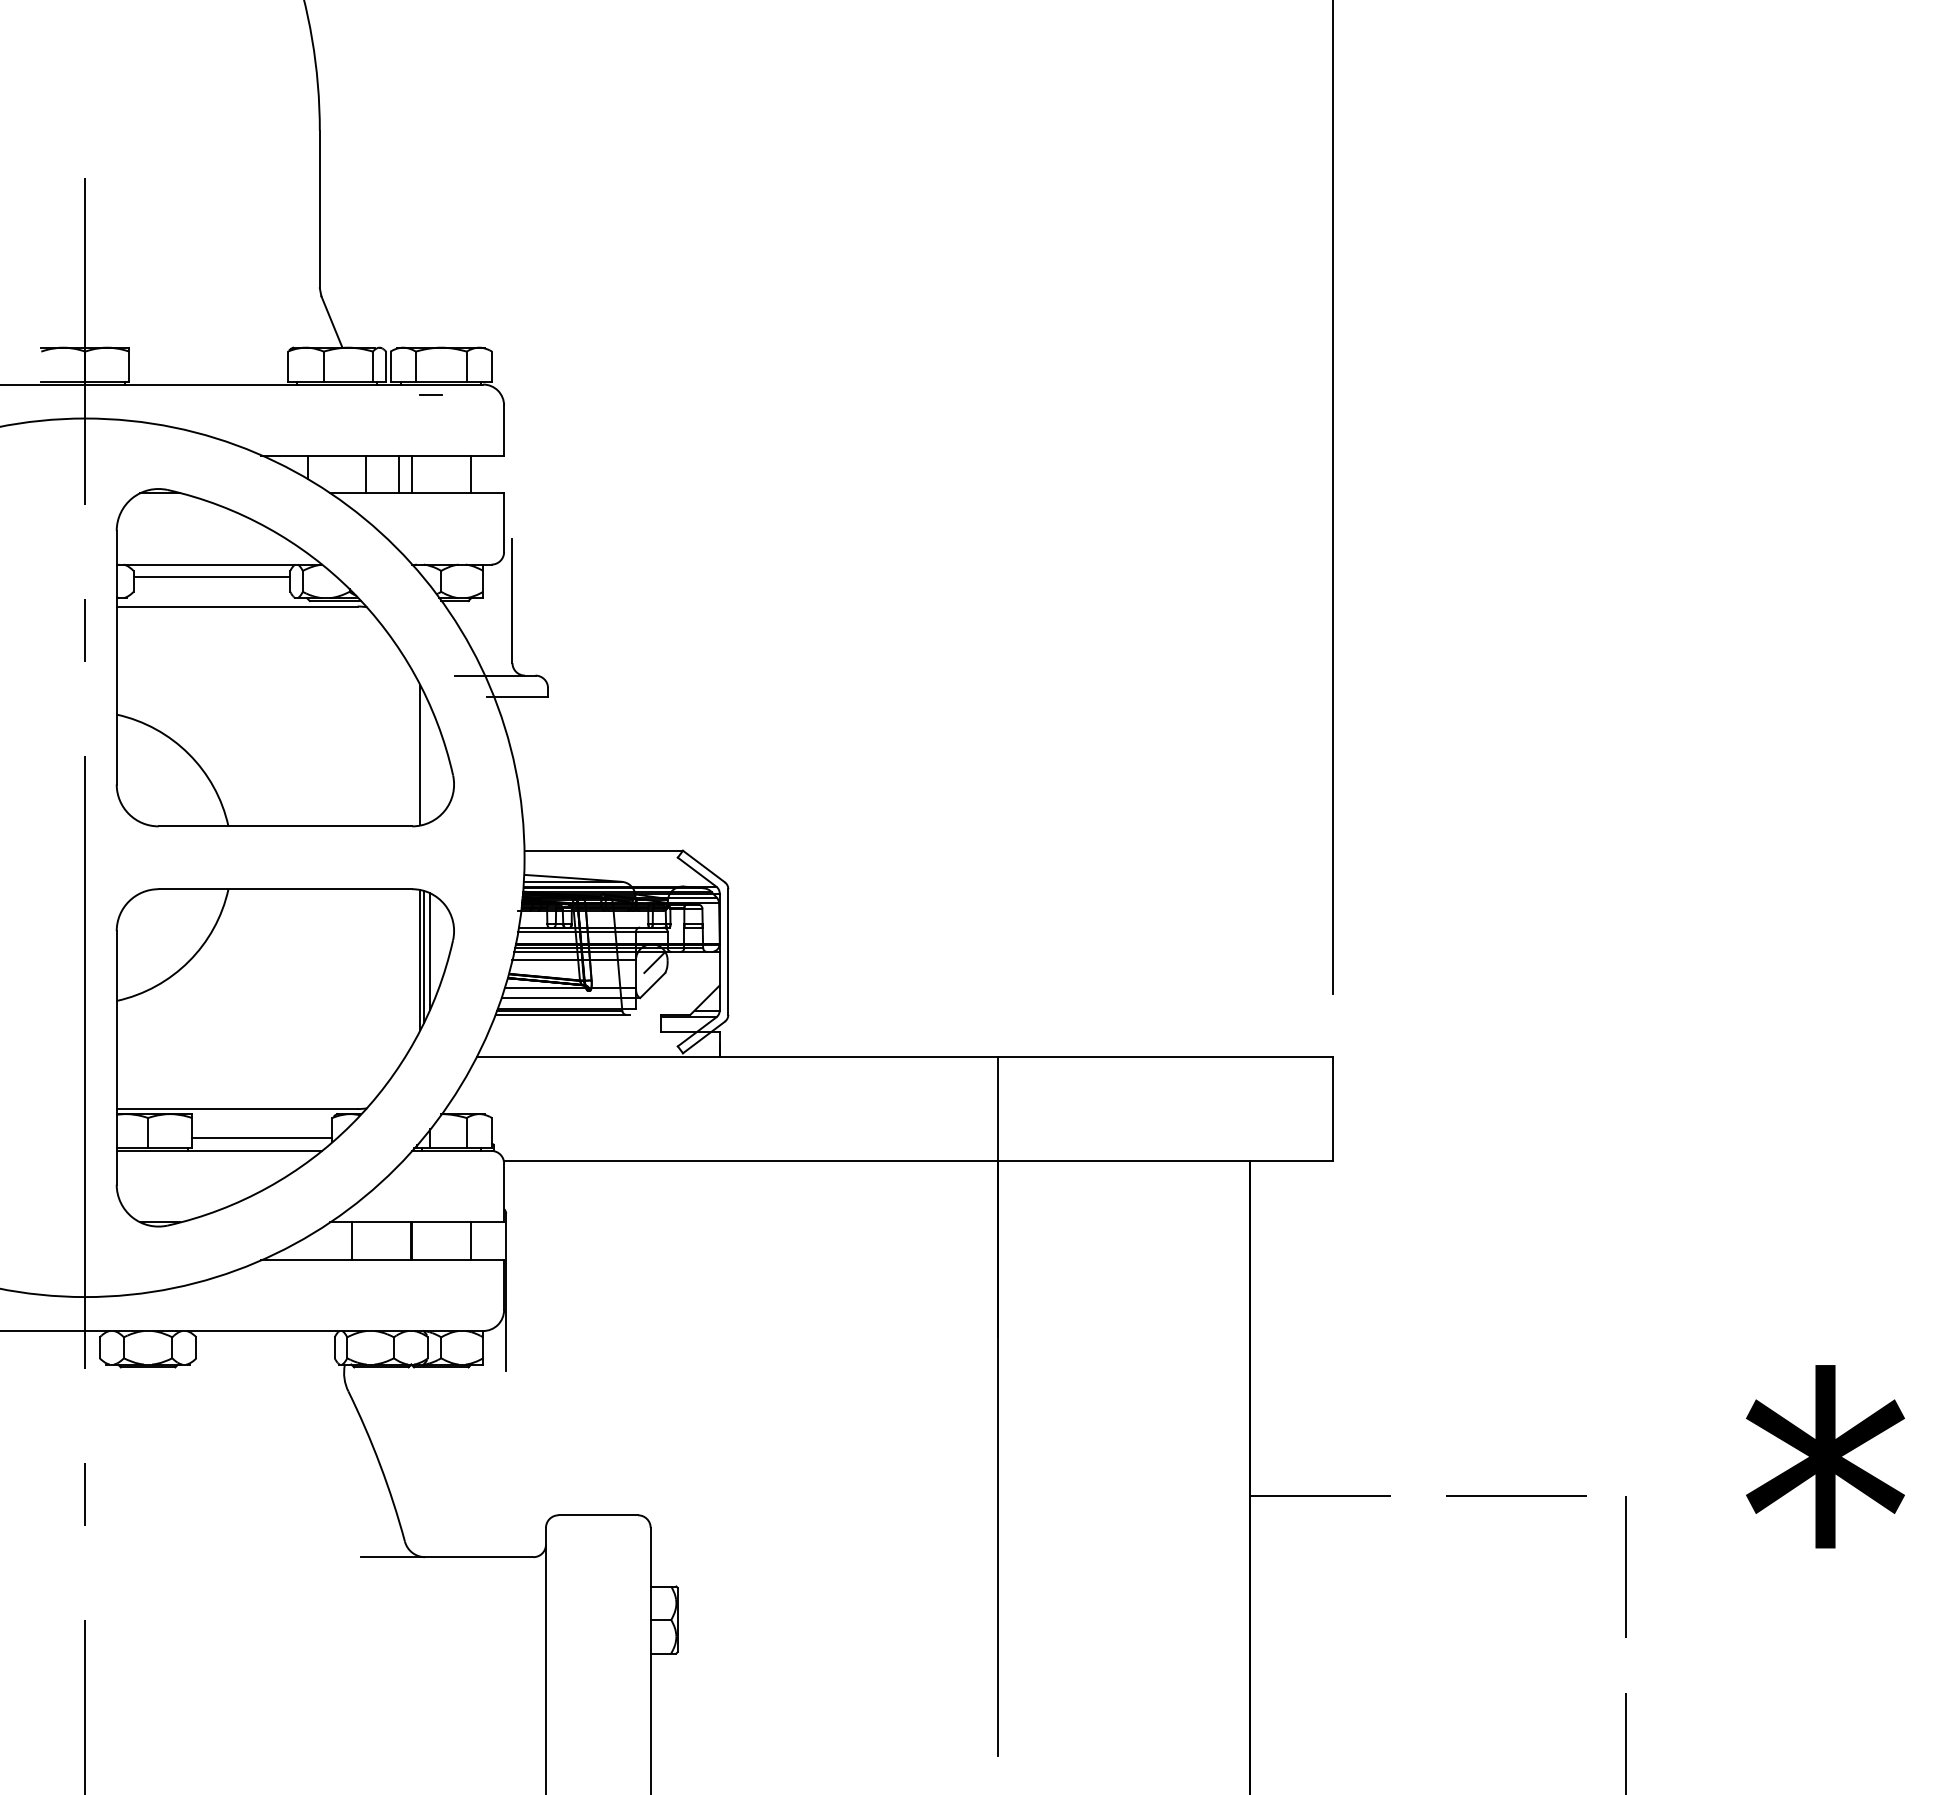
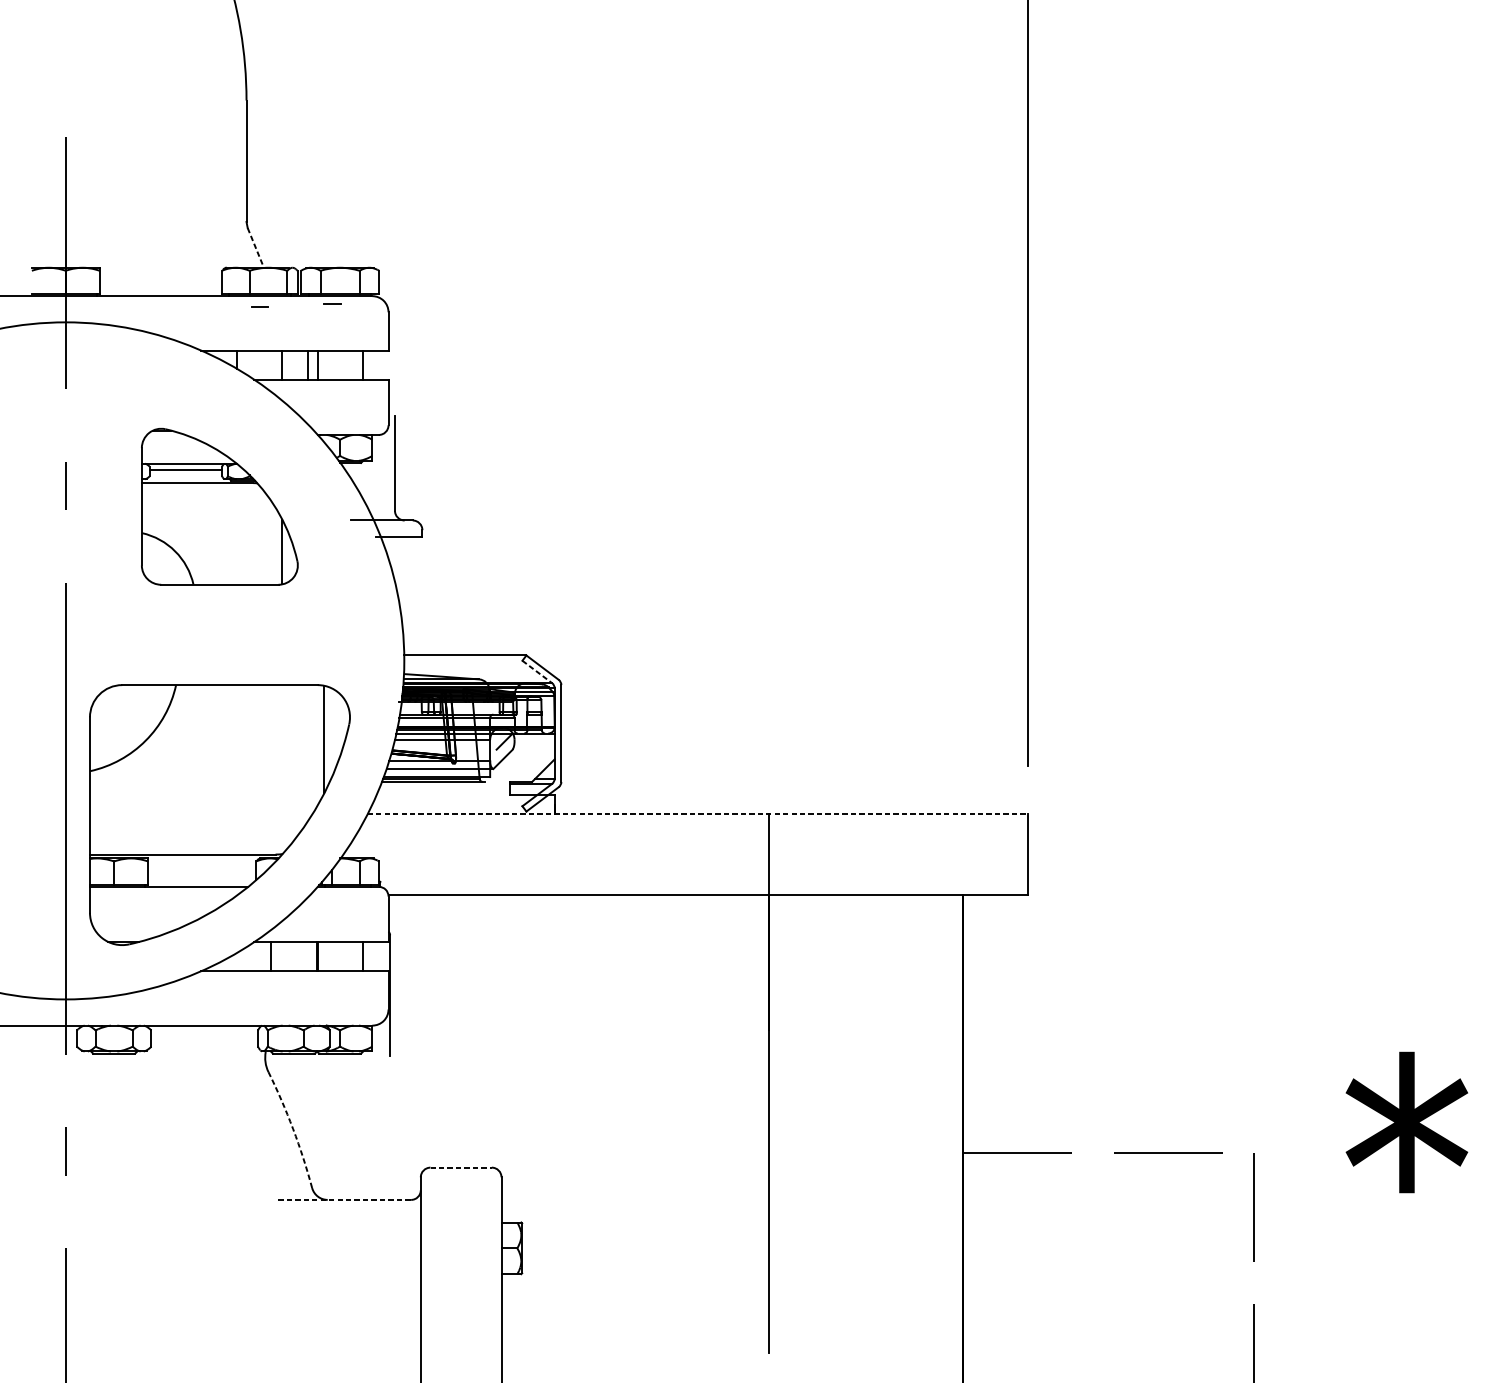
line: (331, 321) -> (255, 247), solid -> dashed
line: (336, 398) -> (259, 306), added
part: (284, 657) -> (219, 506), size x0.6
line: (697, 872) -> (537, 672), solid -> dashed
line: (429, 951) -> (331, 733), removed
line: (423, 956) -> (326, 736), removed
line: (905, 1056) -> (697, 814), solid -> dashed
line: (262, 1138) -> (202, 877), removed
arc: (380, 1465) -> (293, 1129), solid -> dashed
line: (598, 1515) -> (461, 1167), solid -> dashed
line: (447, 1557) -> (344, 1200), solid -> dashed

